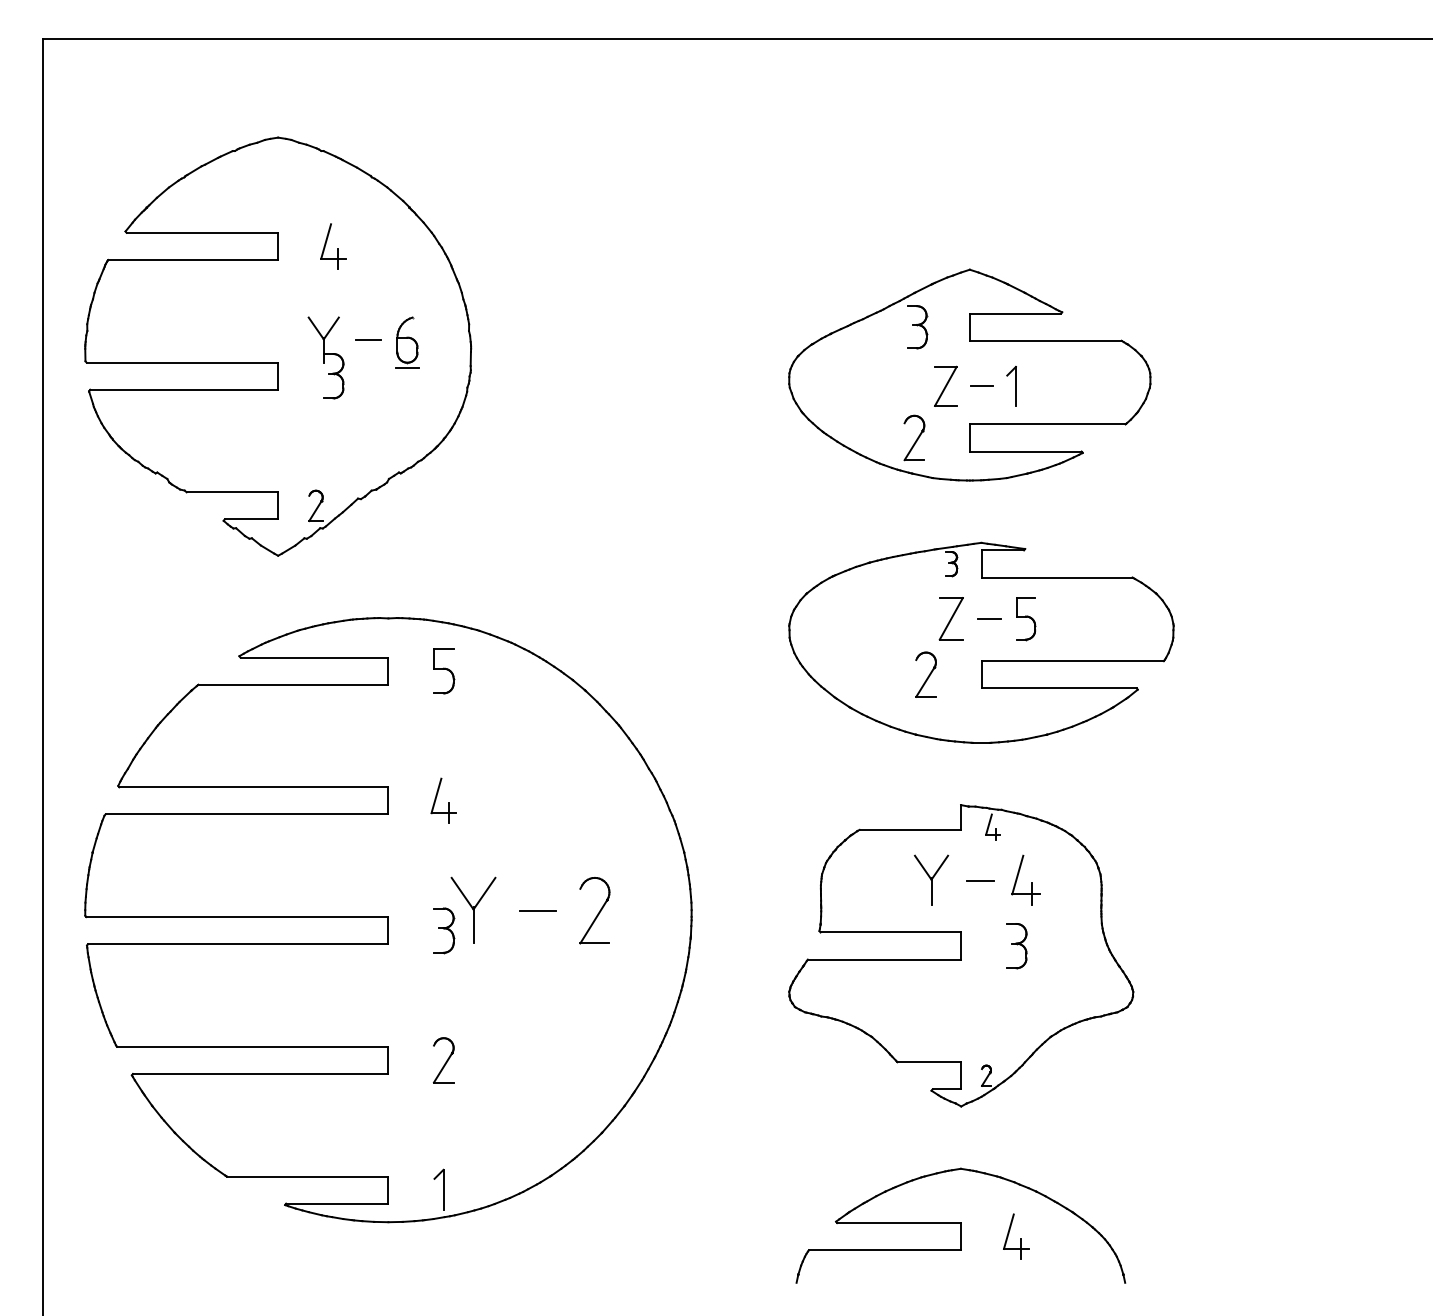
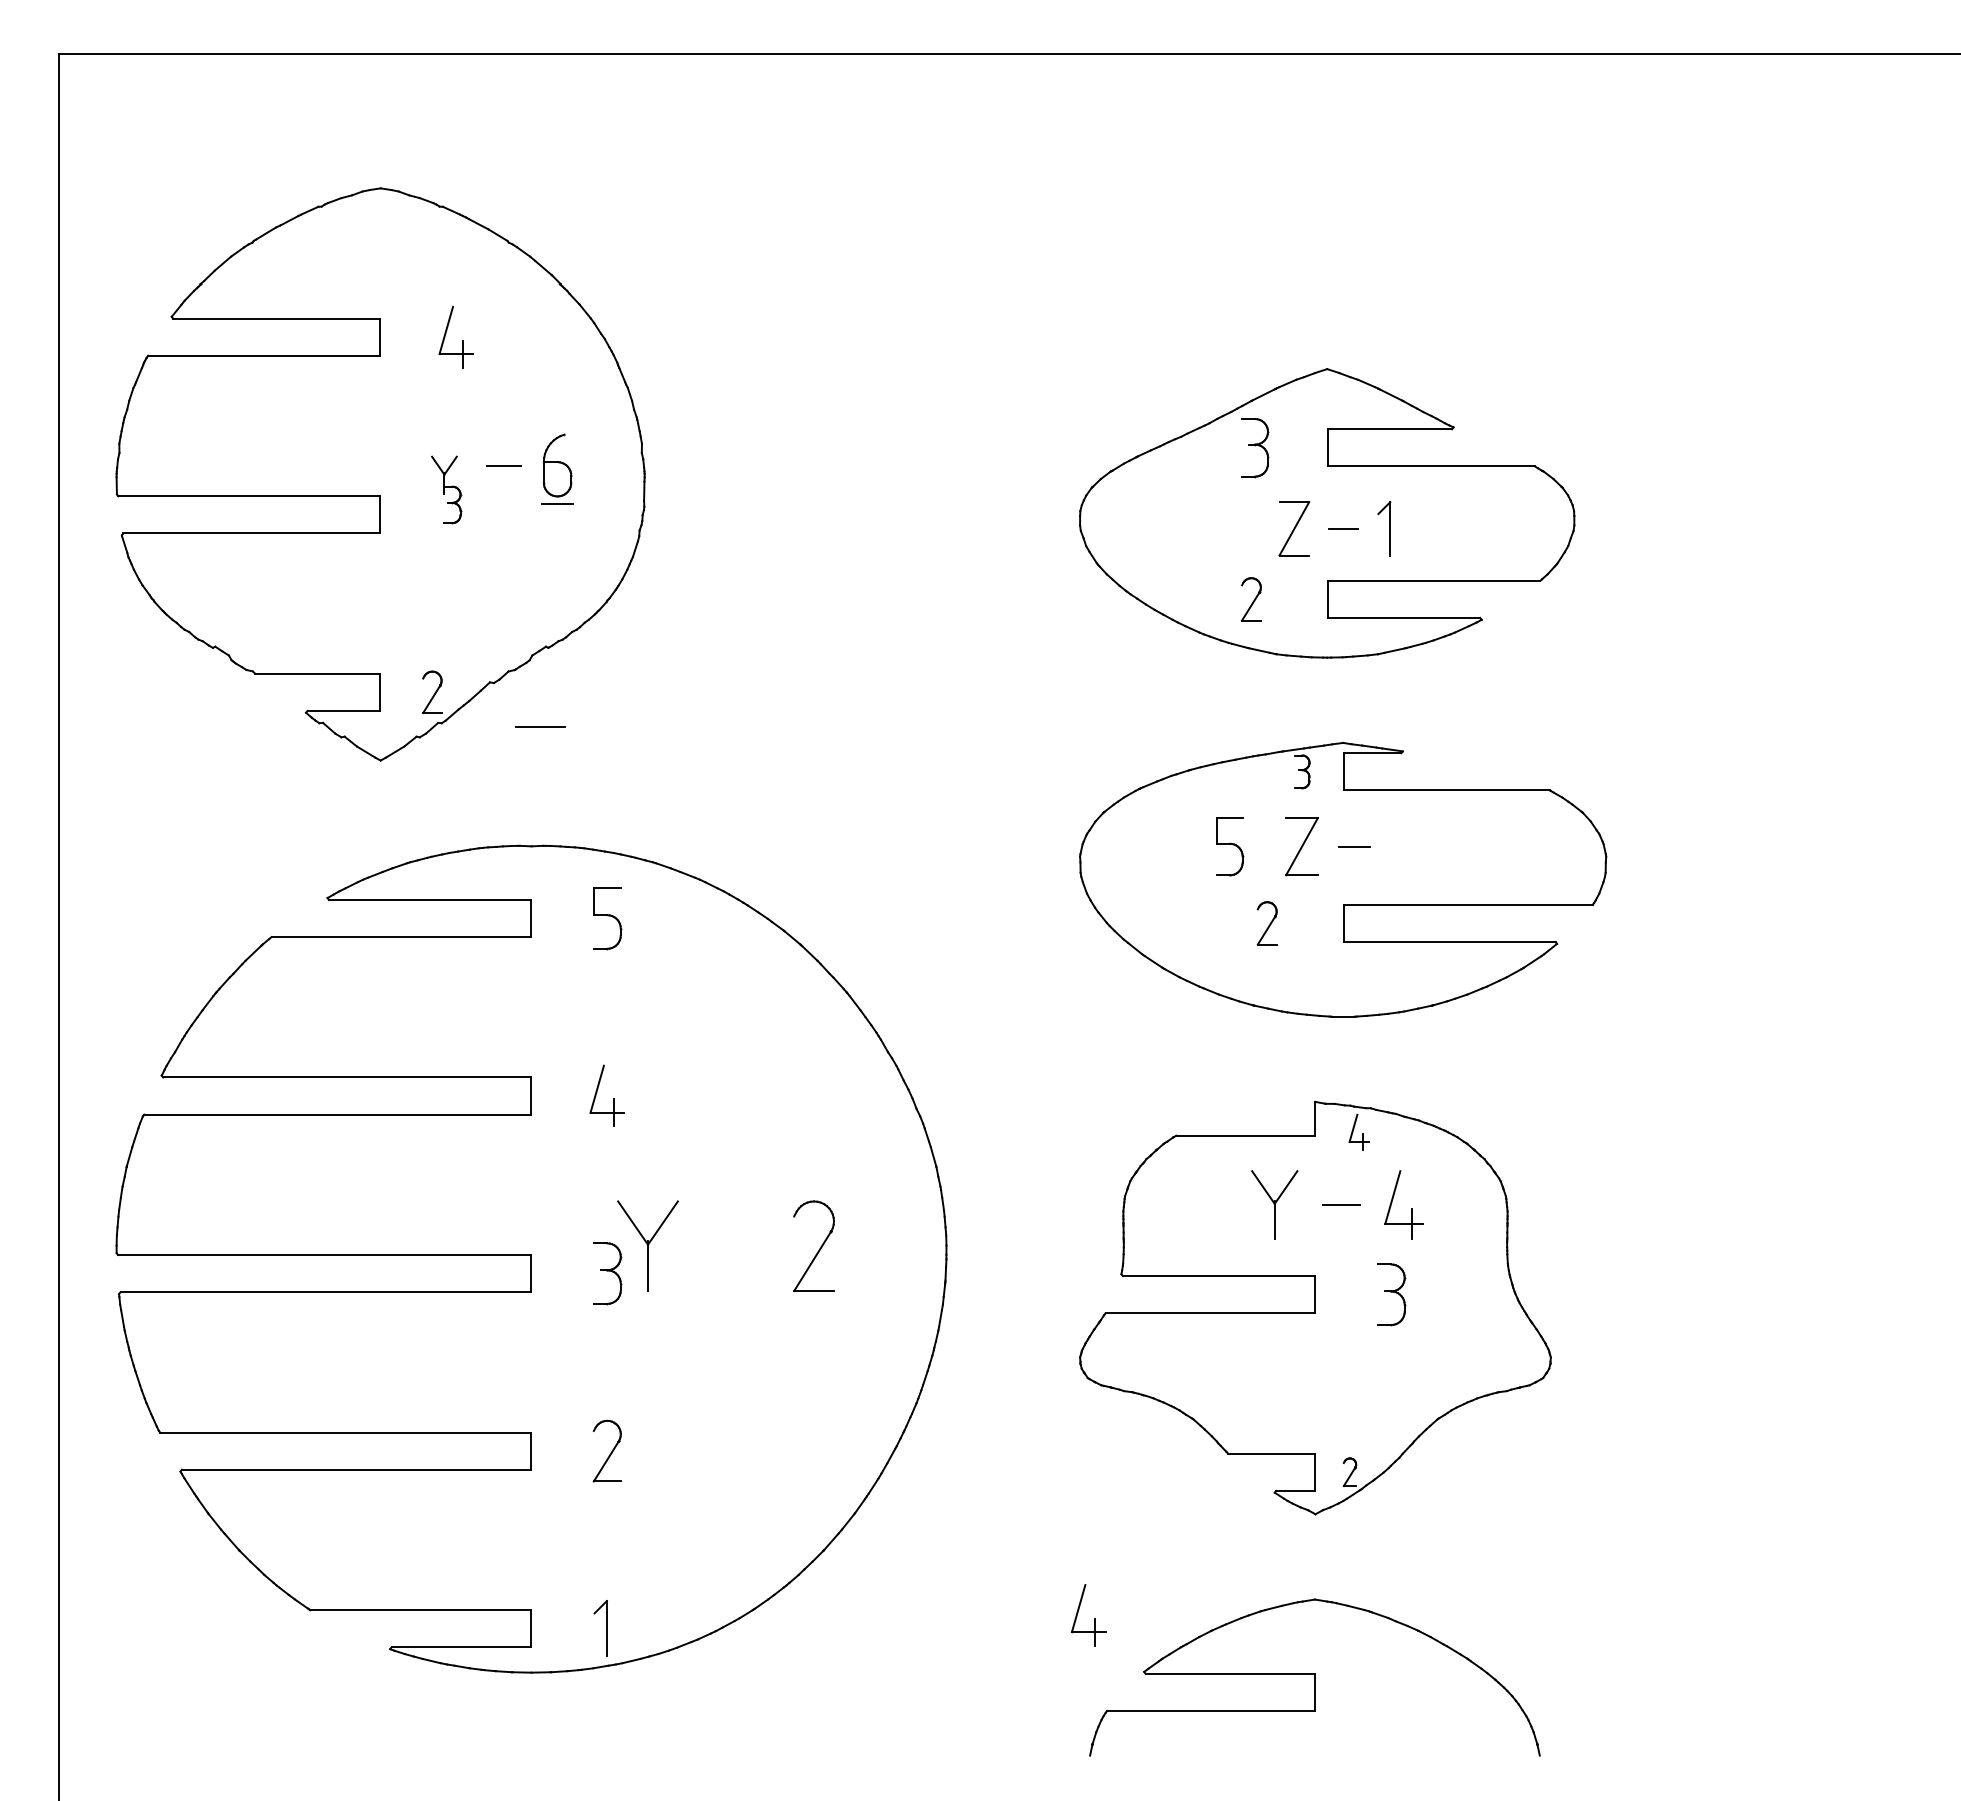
part: (326, 357) -> (446, 489), size x0.6
part: (914, 438) -> (1251, 599), size x0.7
part: (1026, 618) -> (1230, 846), moved
part: (925, 674) -> (1266, 923), size x0.7
line: (538, 910) -> (540, 726), moved
part: (1020, 1238) -> (1094, 1618), moved

